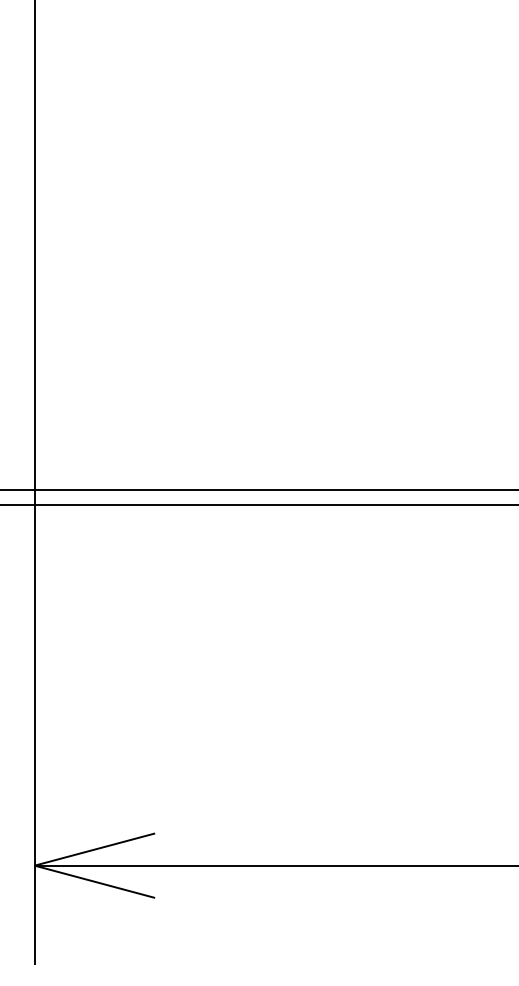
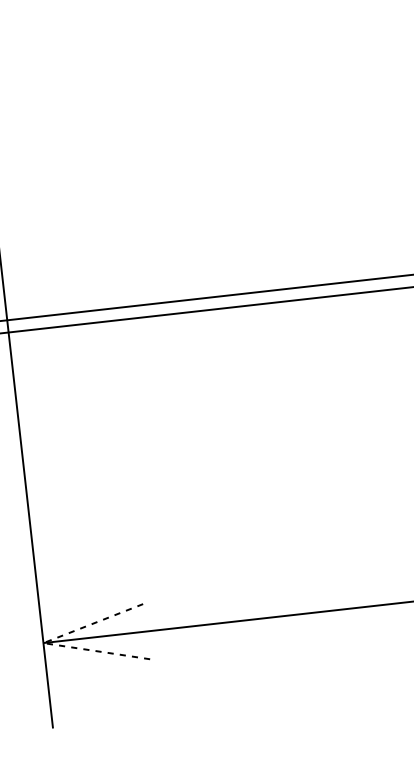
line: (34, 865) -> (43, 643), solid -> dashed

